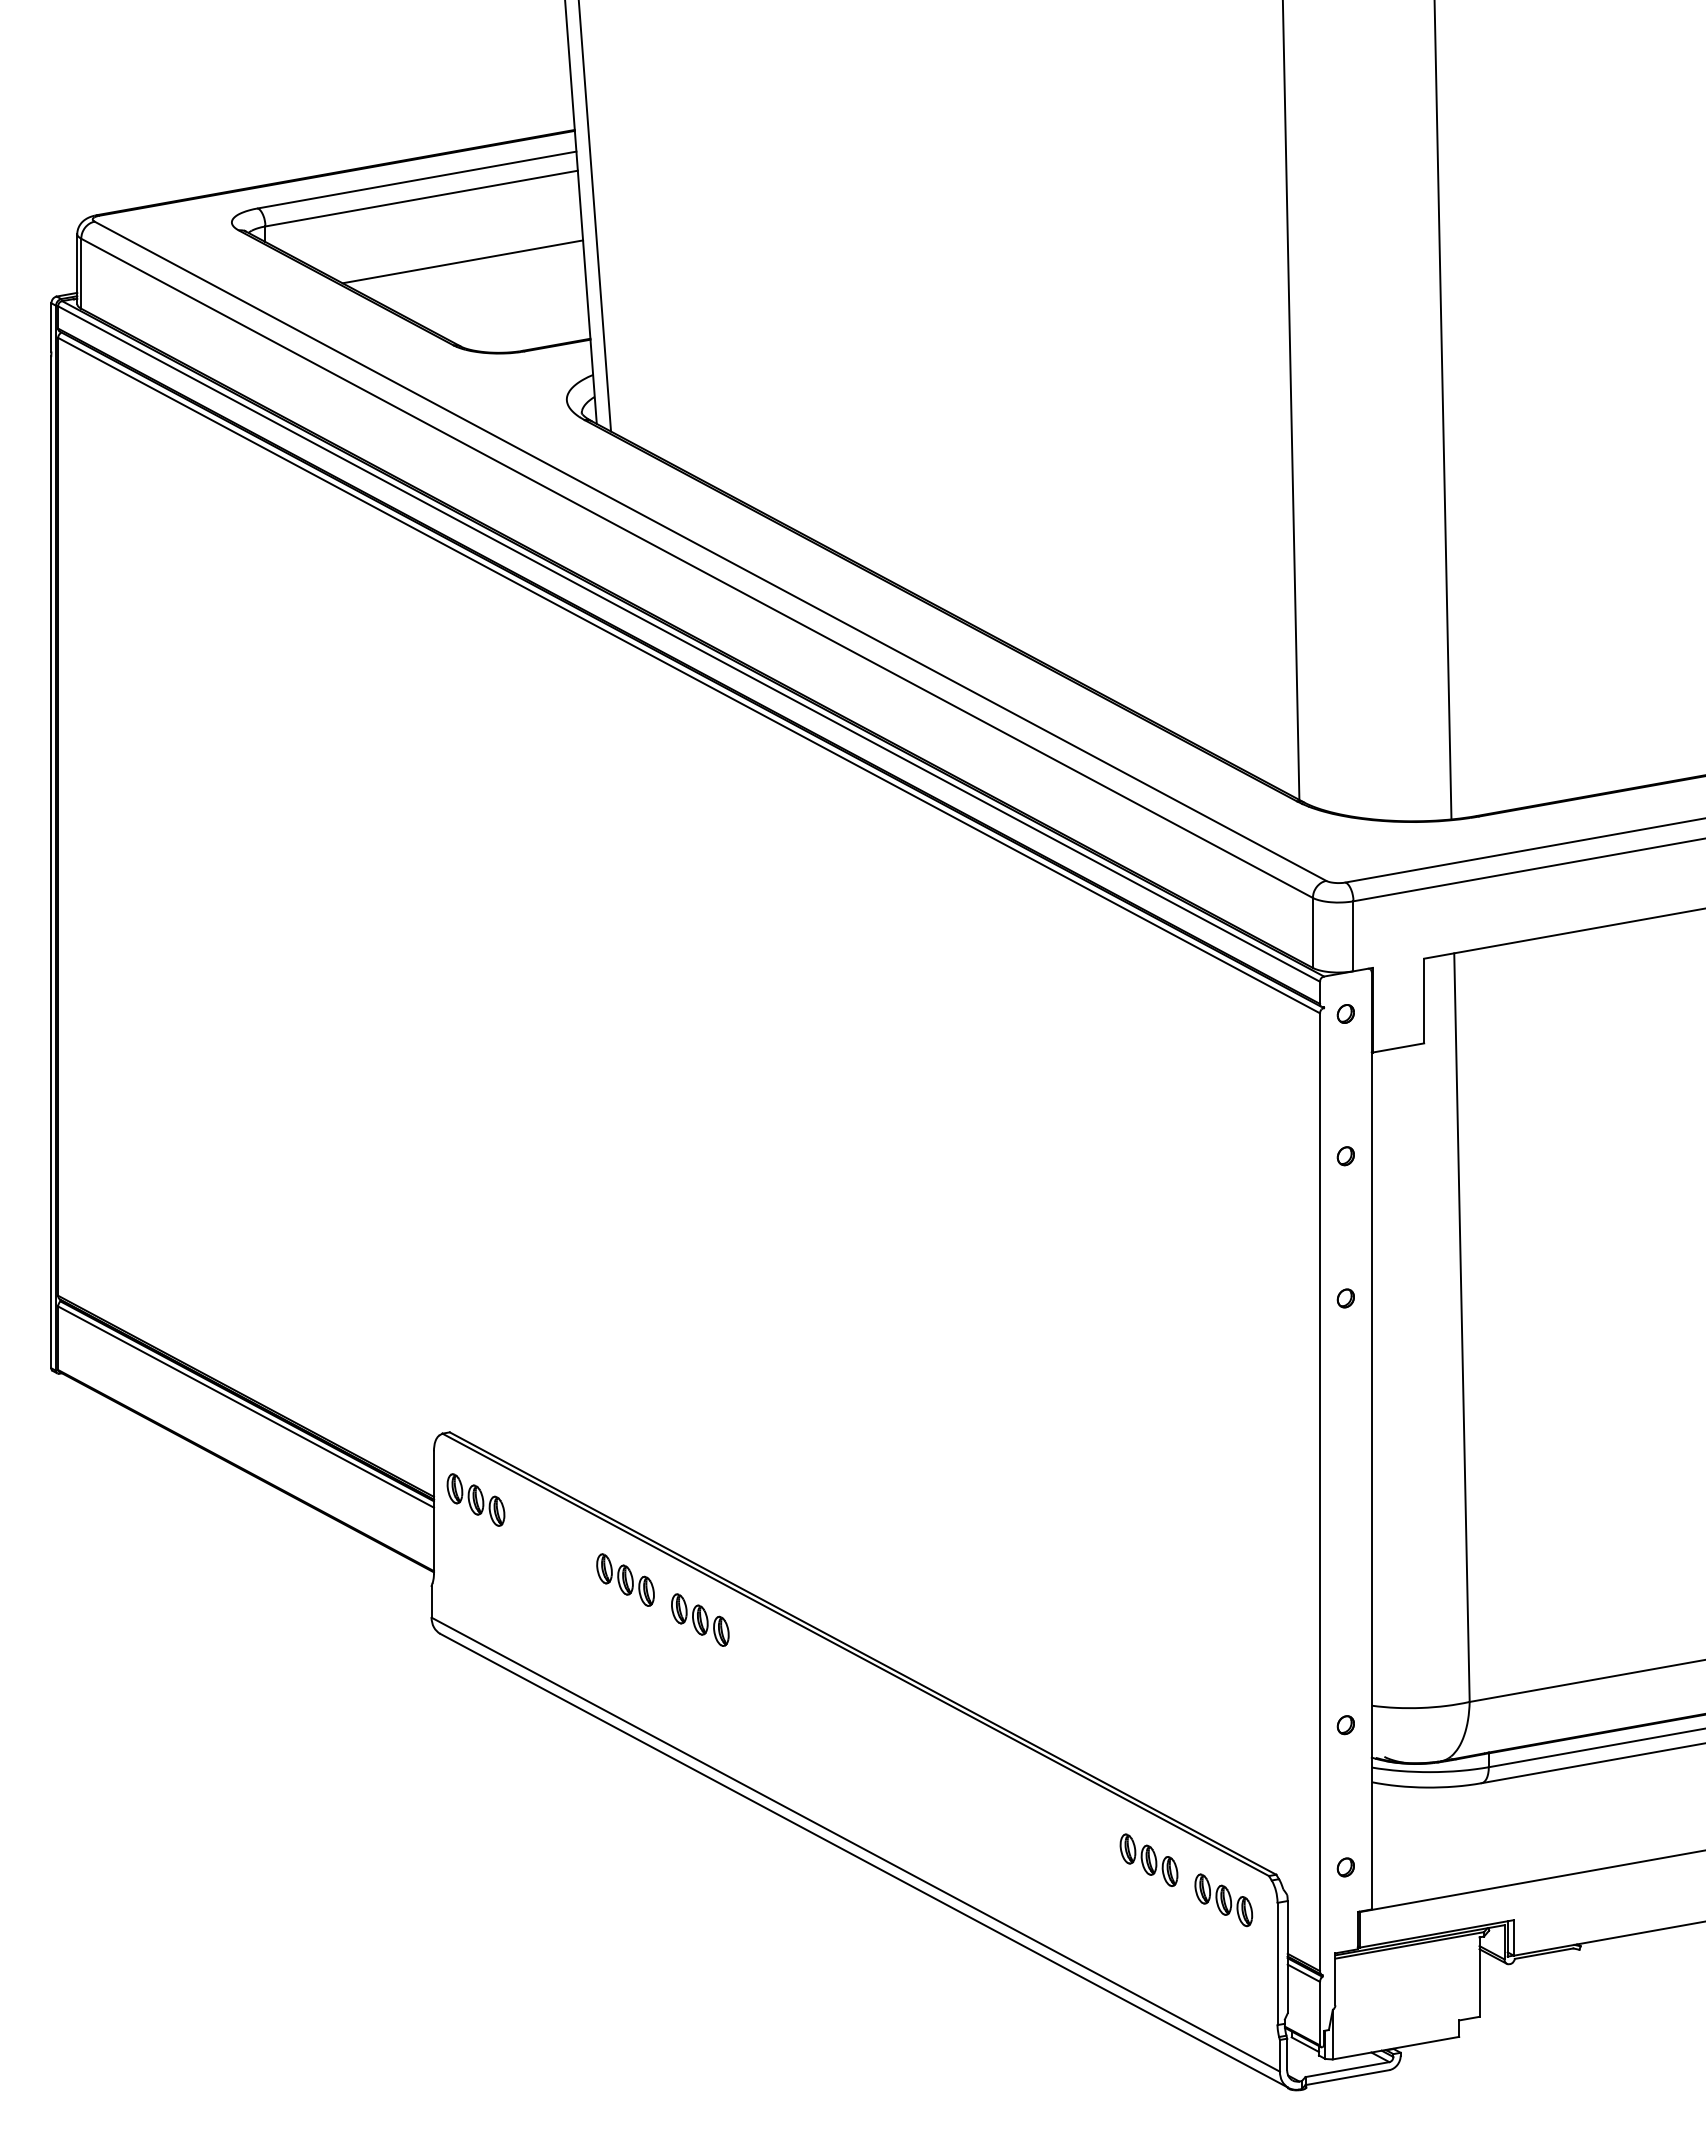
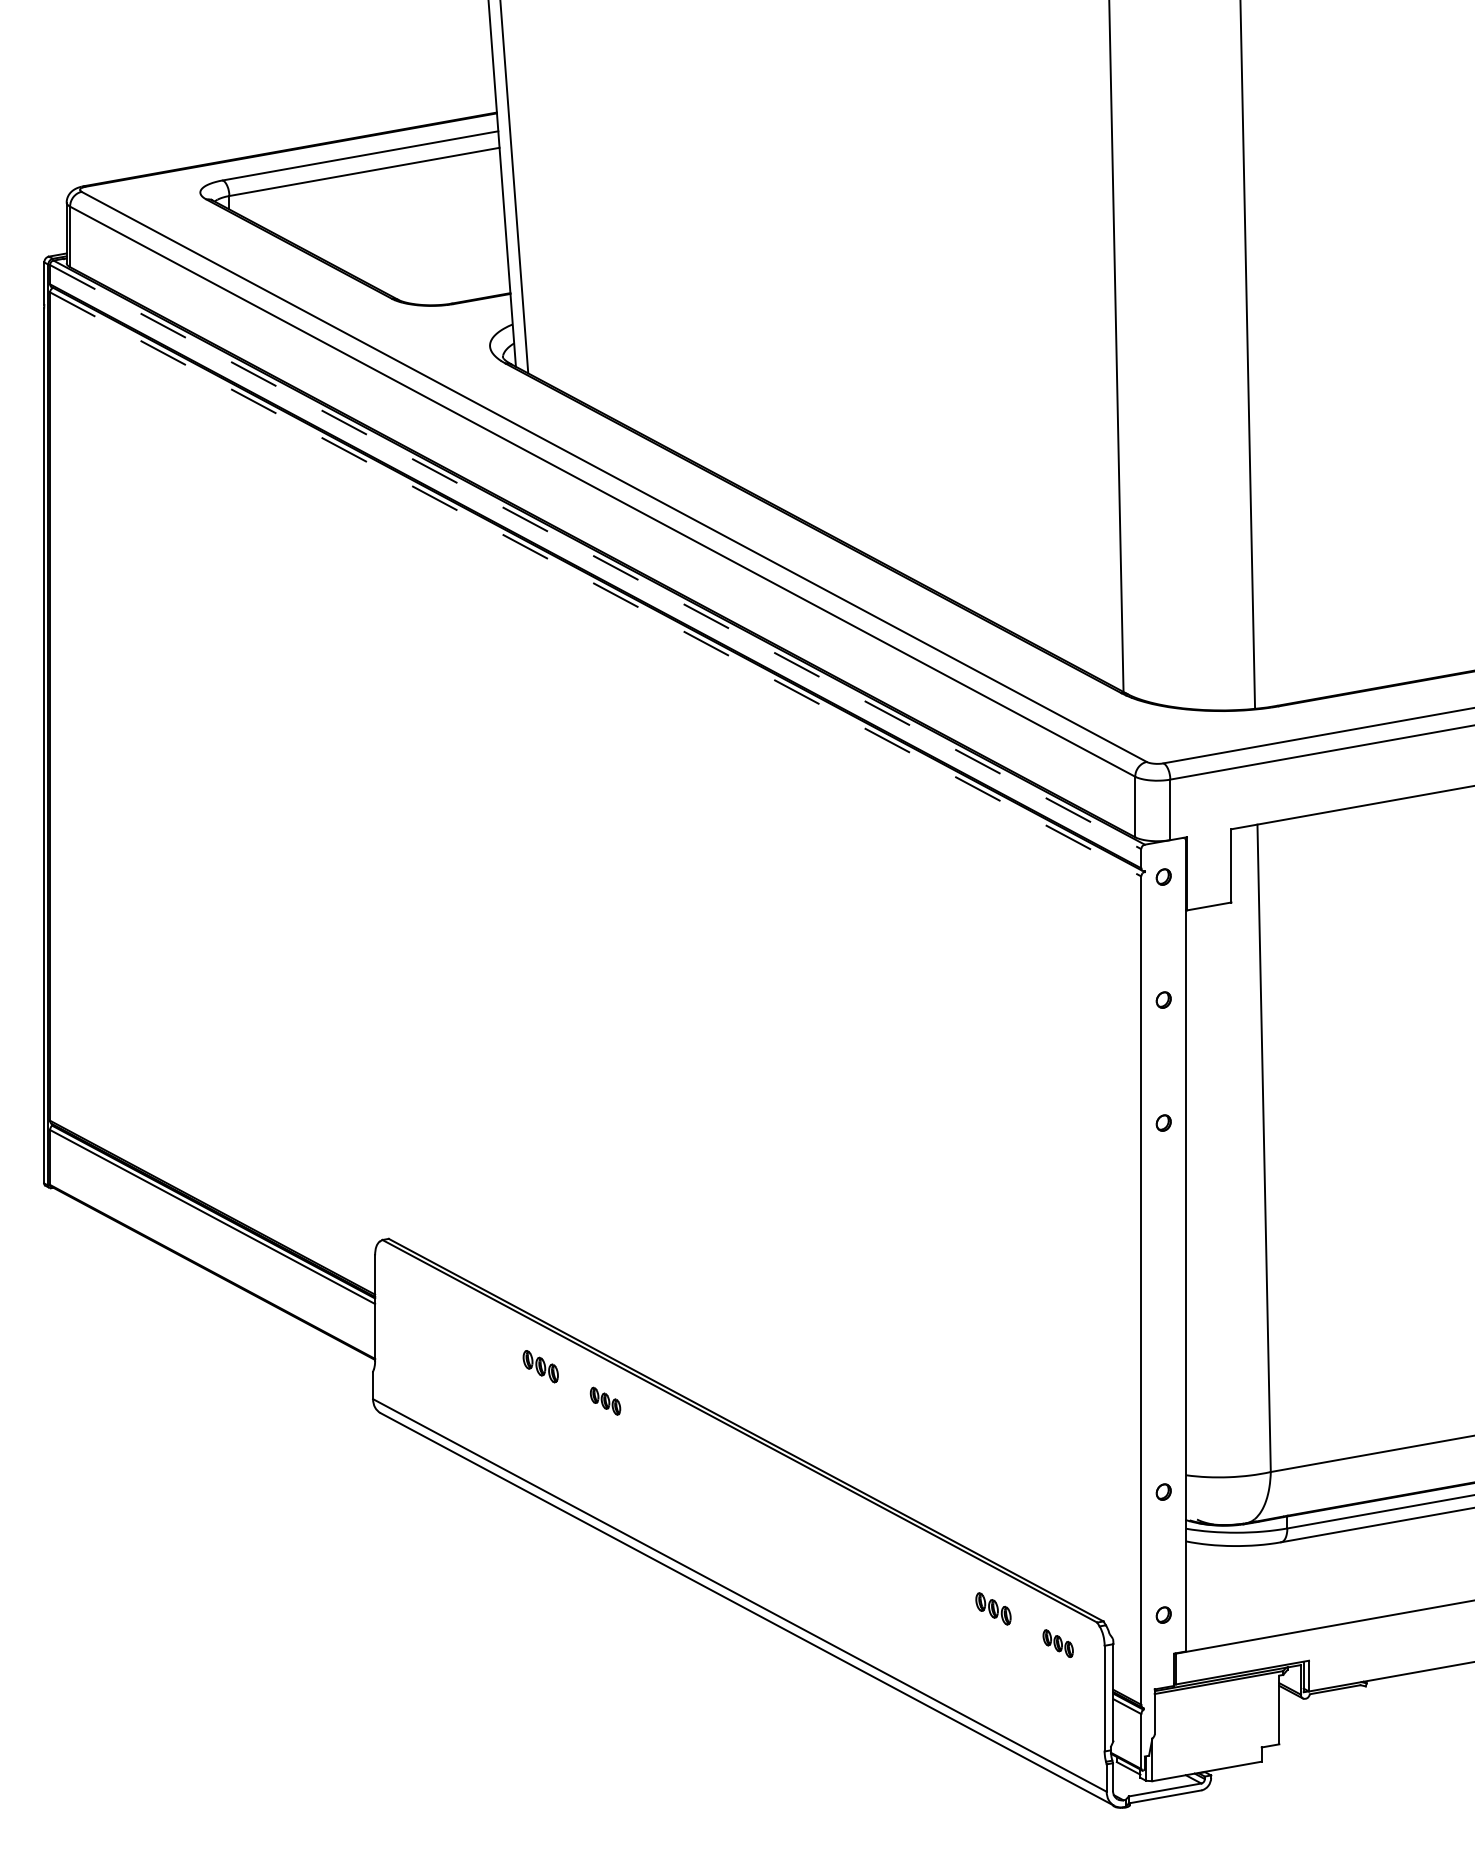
line: (462, 261) -> (399, 226), removed
line: (689, 644) -> (596, 557), solid -> dashed
line: (689, 675) -> (596, 584), solid -> dashed
part: (475, 1499) -> (411, 1296), removed
part: (625, 1579) -> (540, 1366), size x0.7
part: (700, 1619) -> (605, 1400), size x0.6
part: (1148, 1859) -> (993, 1608), size x0.7
part: (1223, 1900) -> (1057, 1643), size x0.6

